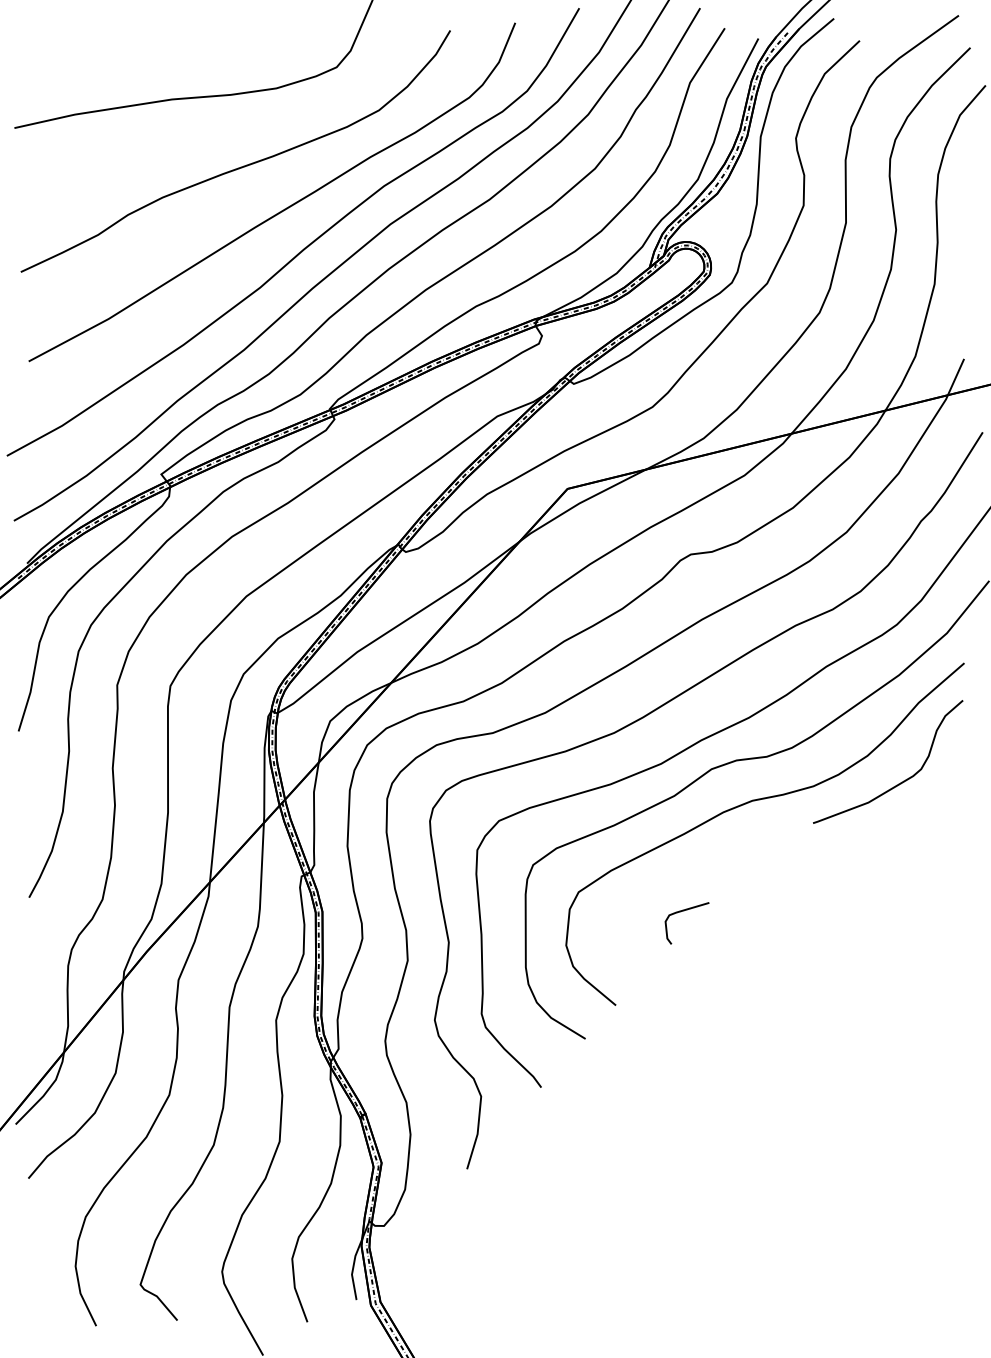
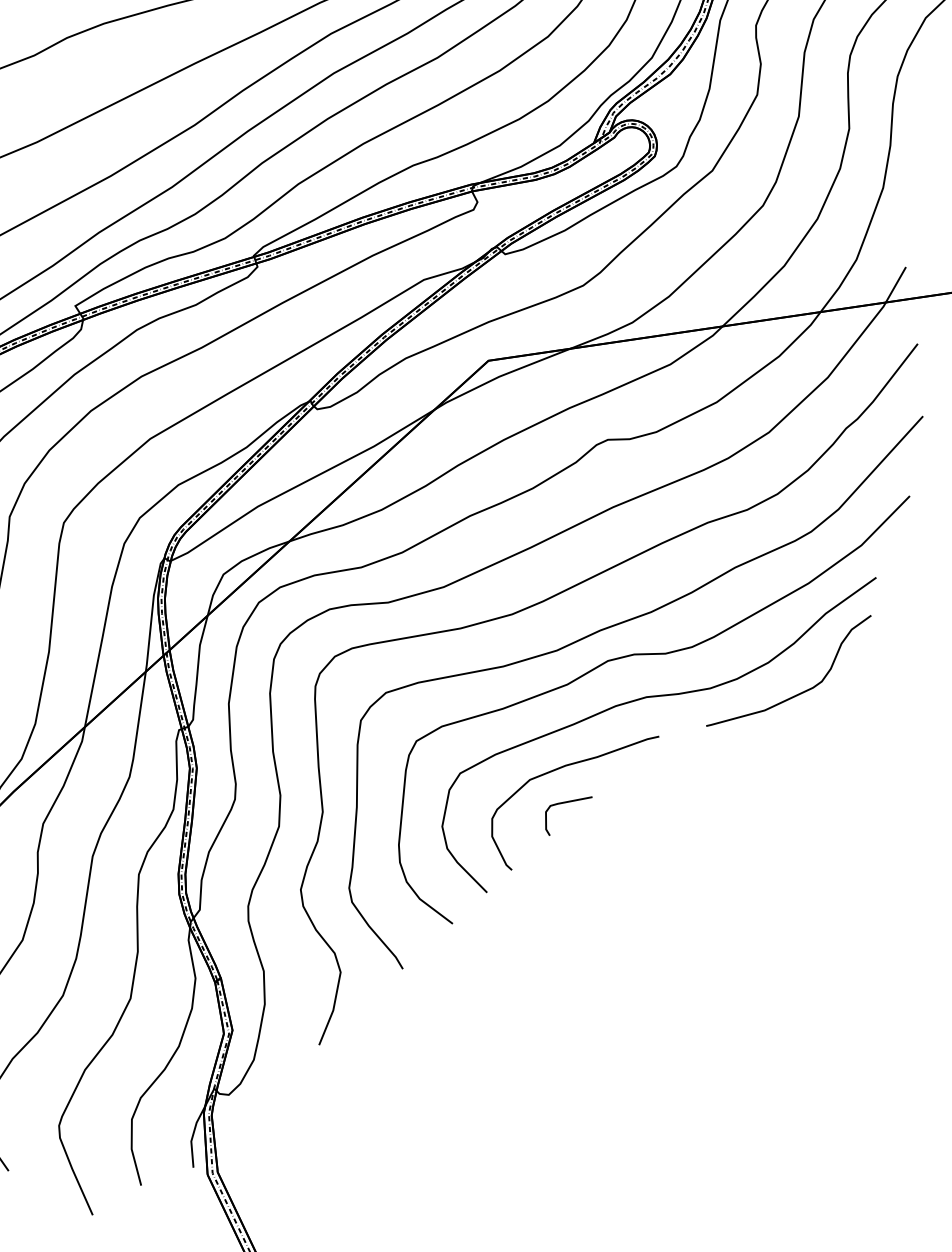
curve: (675, 878) -> (560, 768), added

